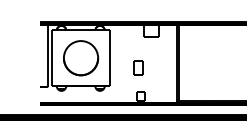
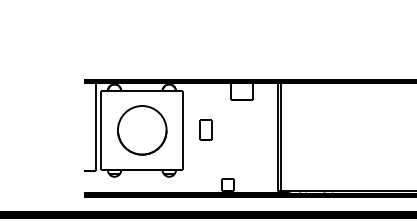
part: (138, 67) -> (205, 129), moved

